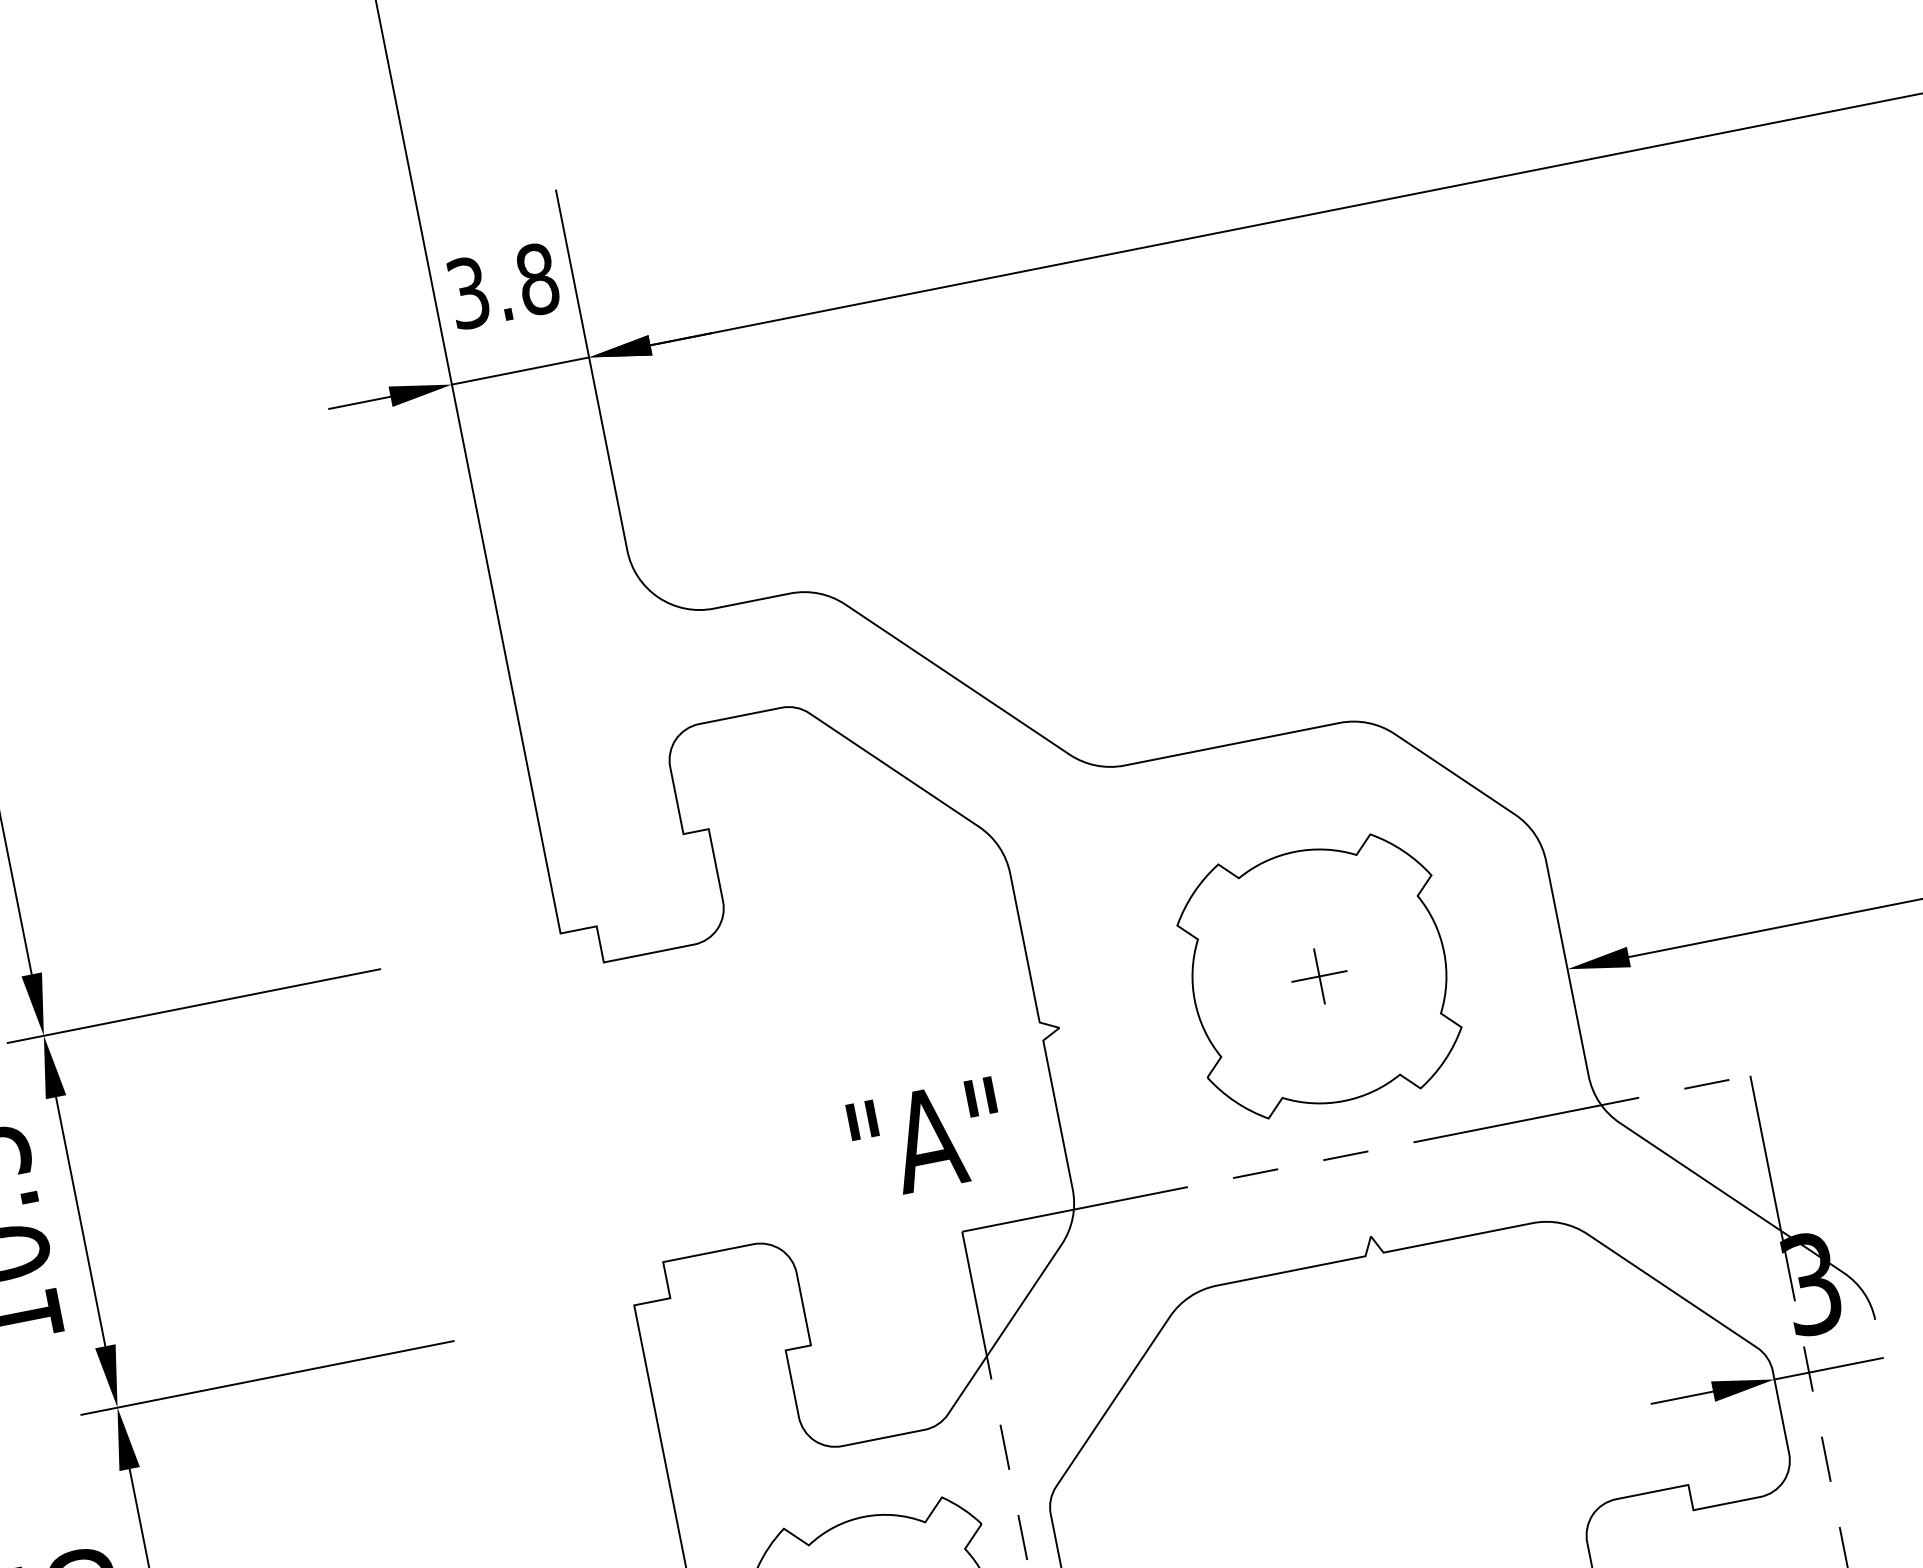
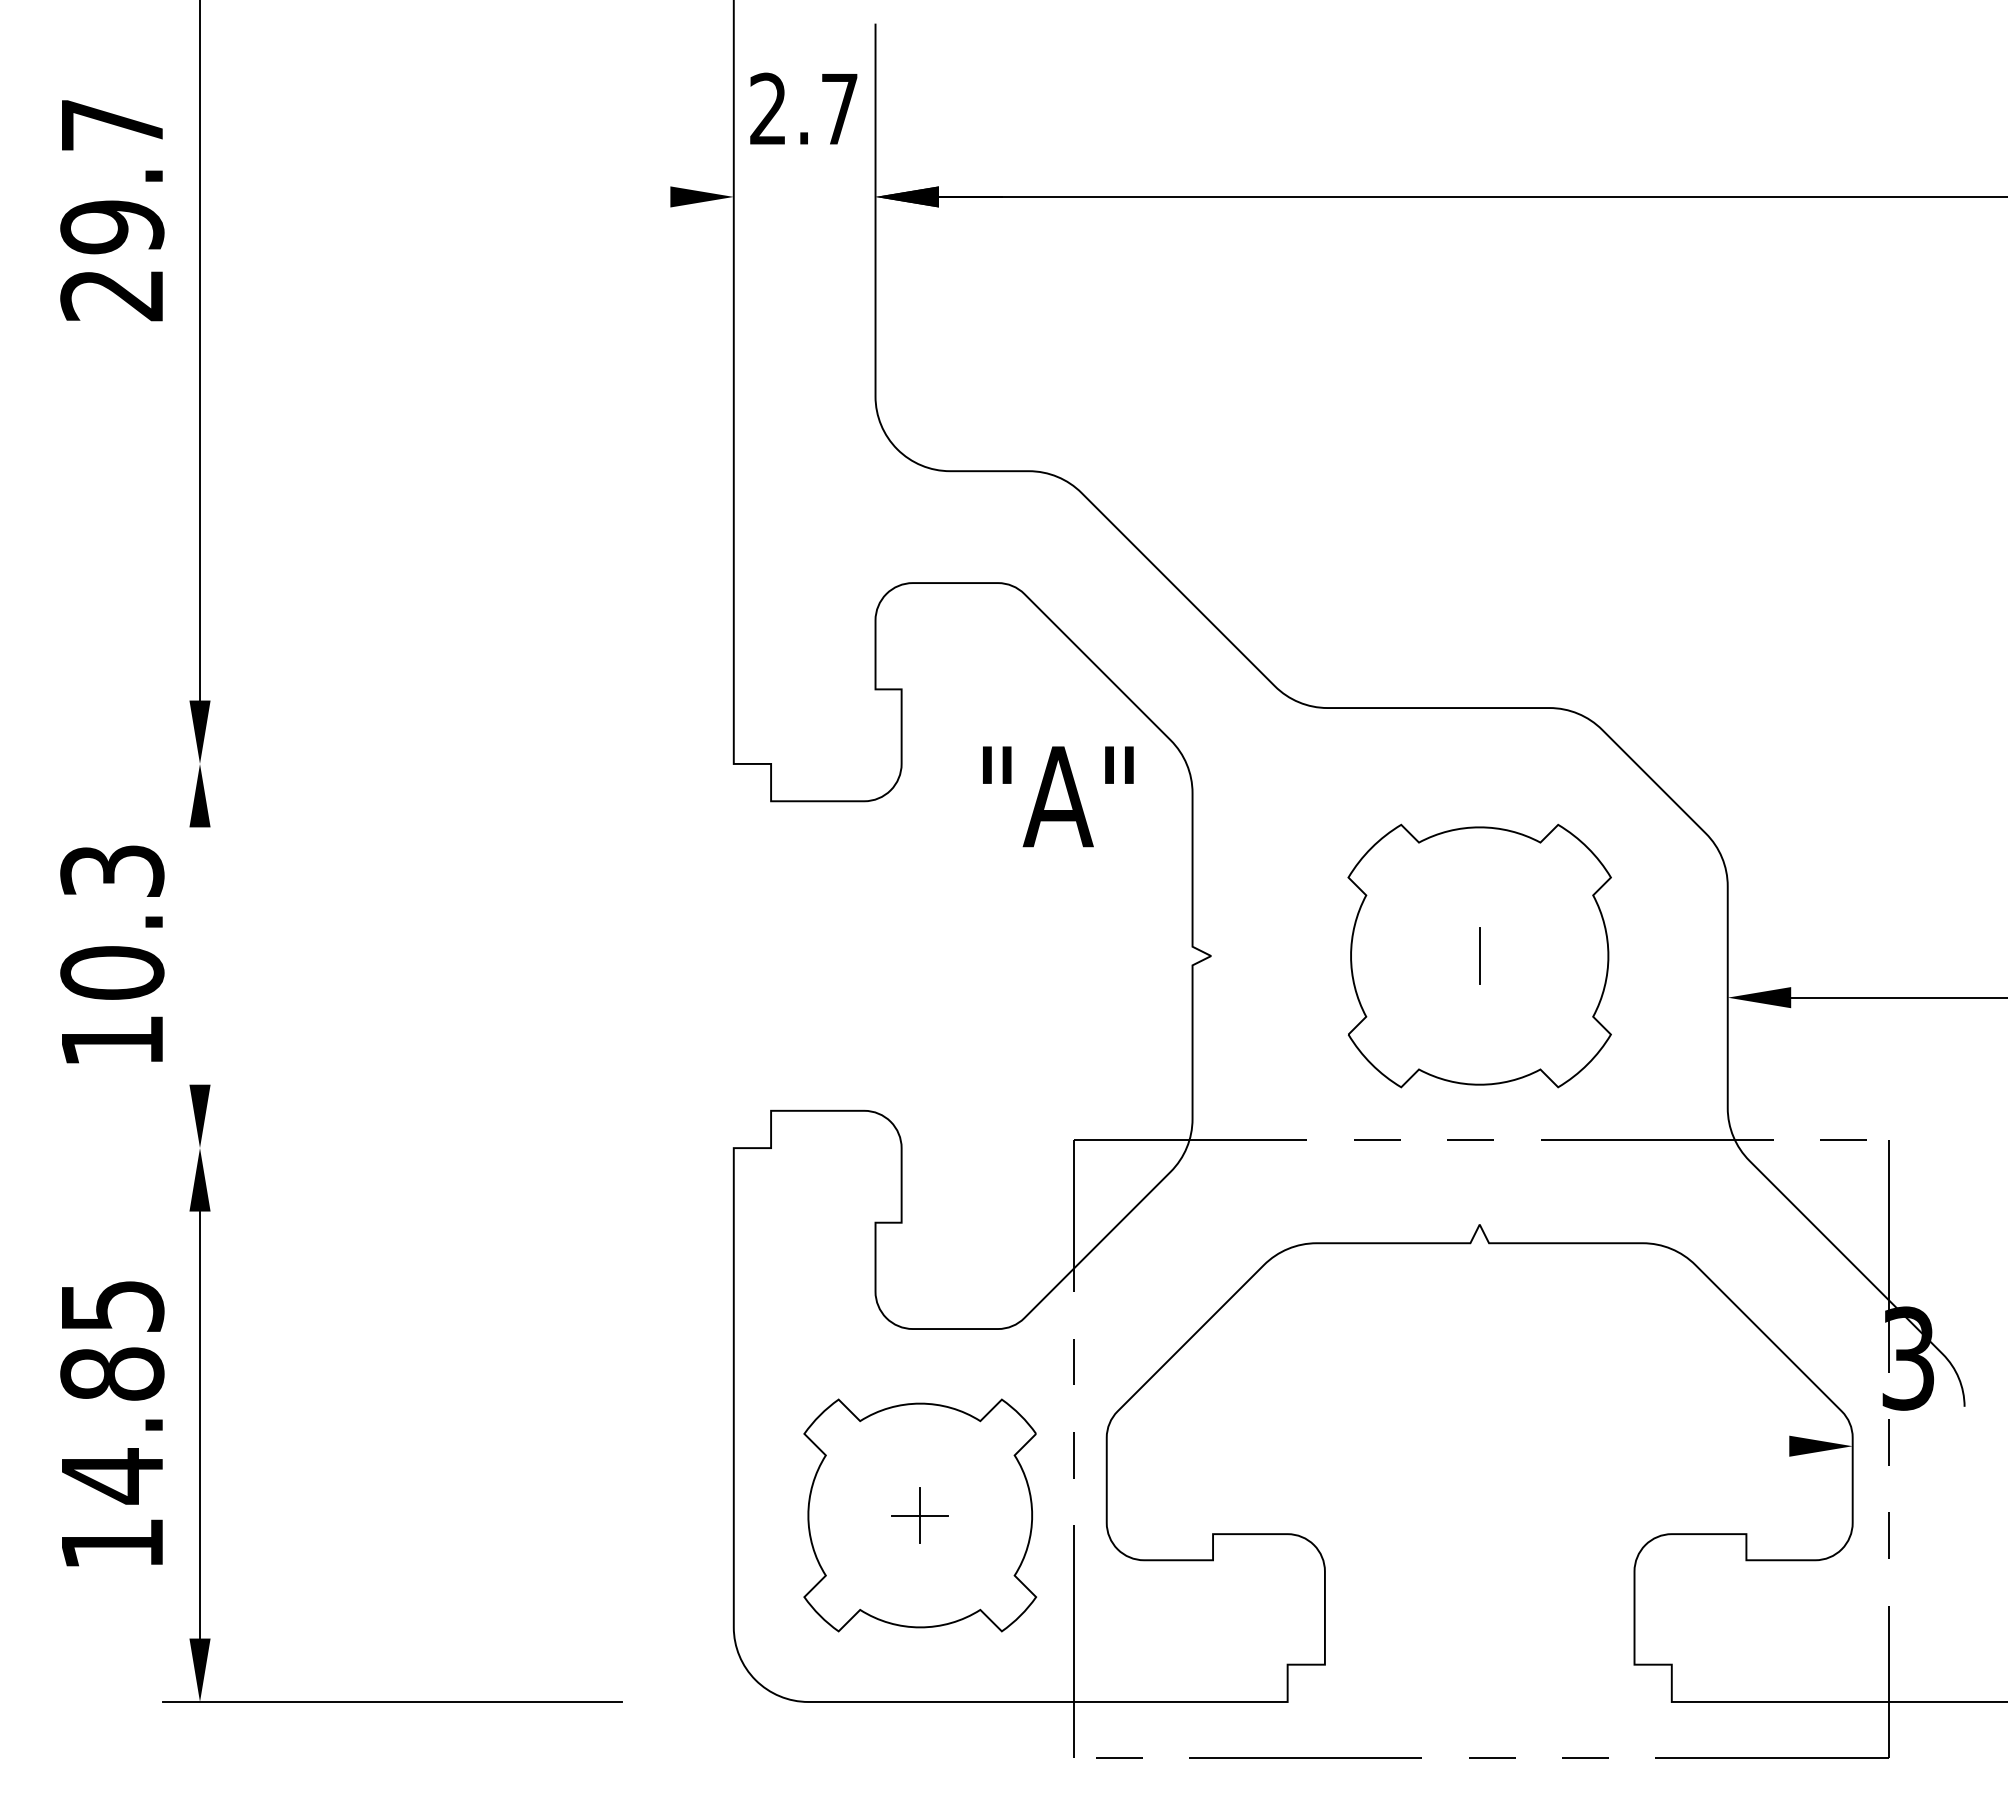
text: (503, 285) -> (804, 108), 3.8 -> 2.7
line: (520, 370) -> (804, 196), removed
line: (359, 402) -> (638, 196), removed
line: (1319, 976) -> (1479, 956), removed
line: (193, 1005) -> (354, 763), removed
text: (927, 1138) -> (1058, 796), moved
line: (81, 1221) -> (200, 955), removed
line: (1828, 1369) -> (1908, 1446), removed
line: (267, 1378) -> (354, 1148), removed
line: (1682, 1397) -> (1757, 1446), removed

